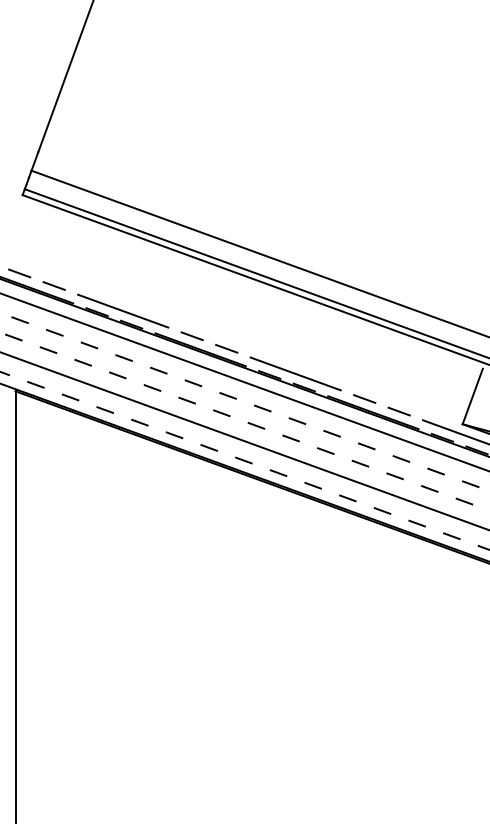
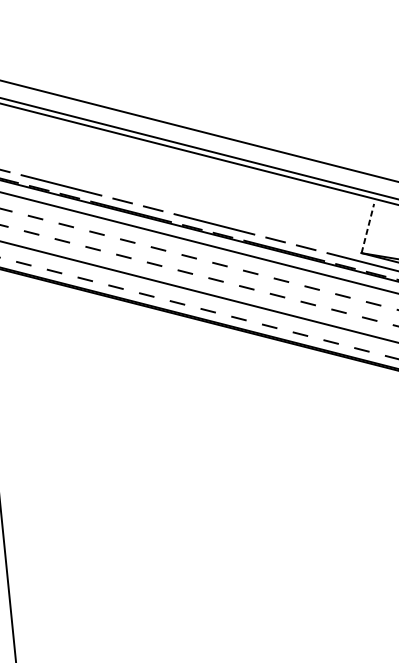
line: (472, 396) -> (367, 228), solid -> dashed

